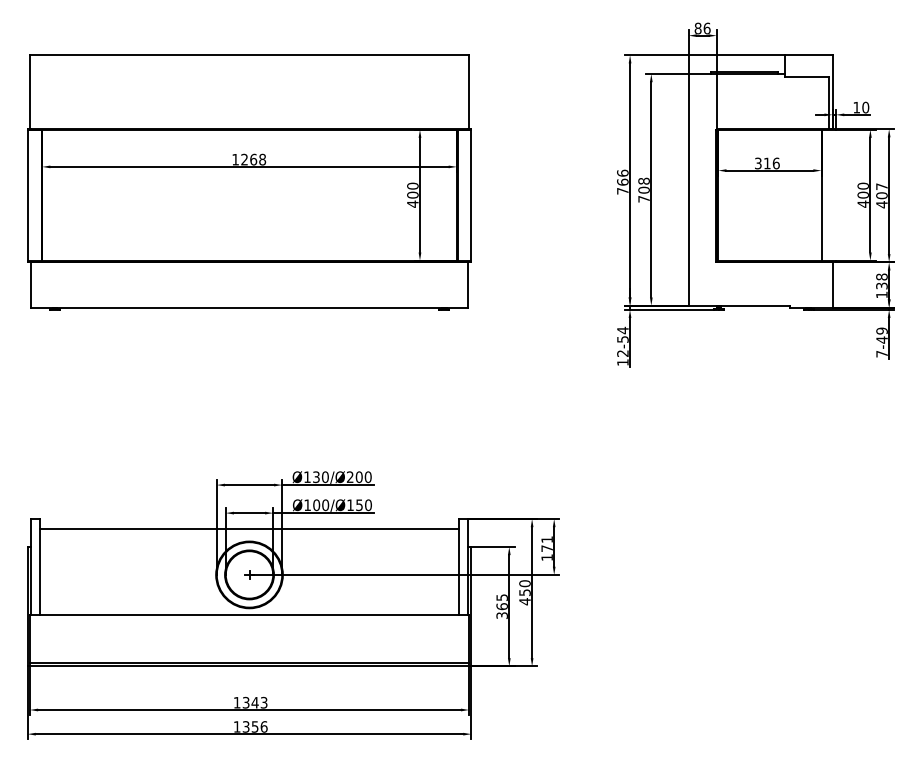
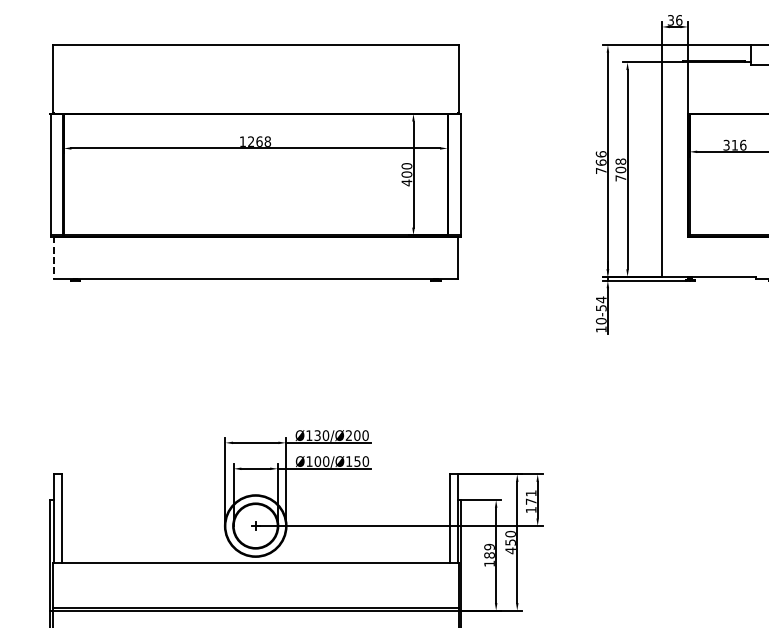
text: (697, 28) -> (670, 20), 86 -> 36
line: (31, 285) -> (53, 258), solid -> dashed
text: (622, 353) -> (600, 321), 12-54 -> 10-54
line: (249, 528) -> (255, 483), removed
text: (501, 606) -> (488, 555), 365 -> 189

